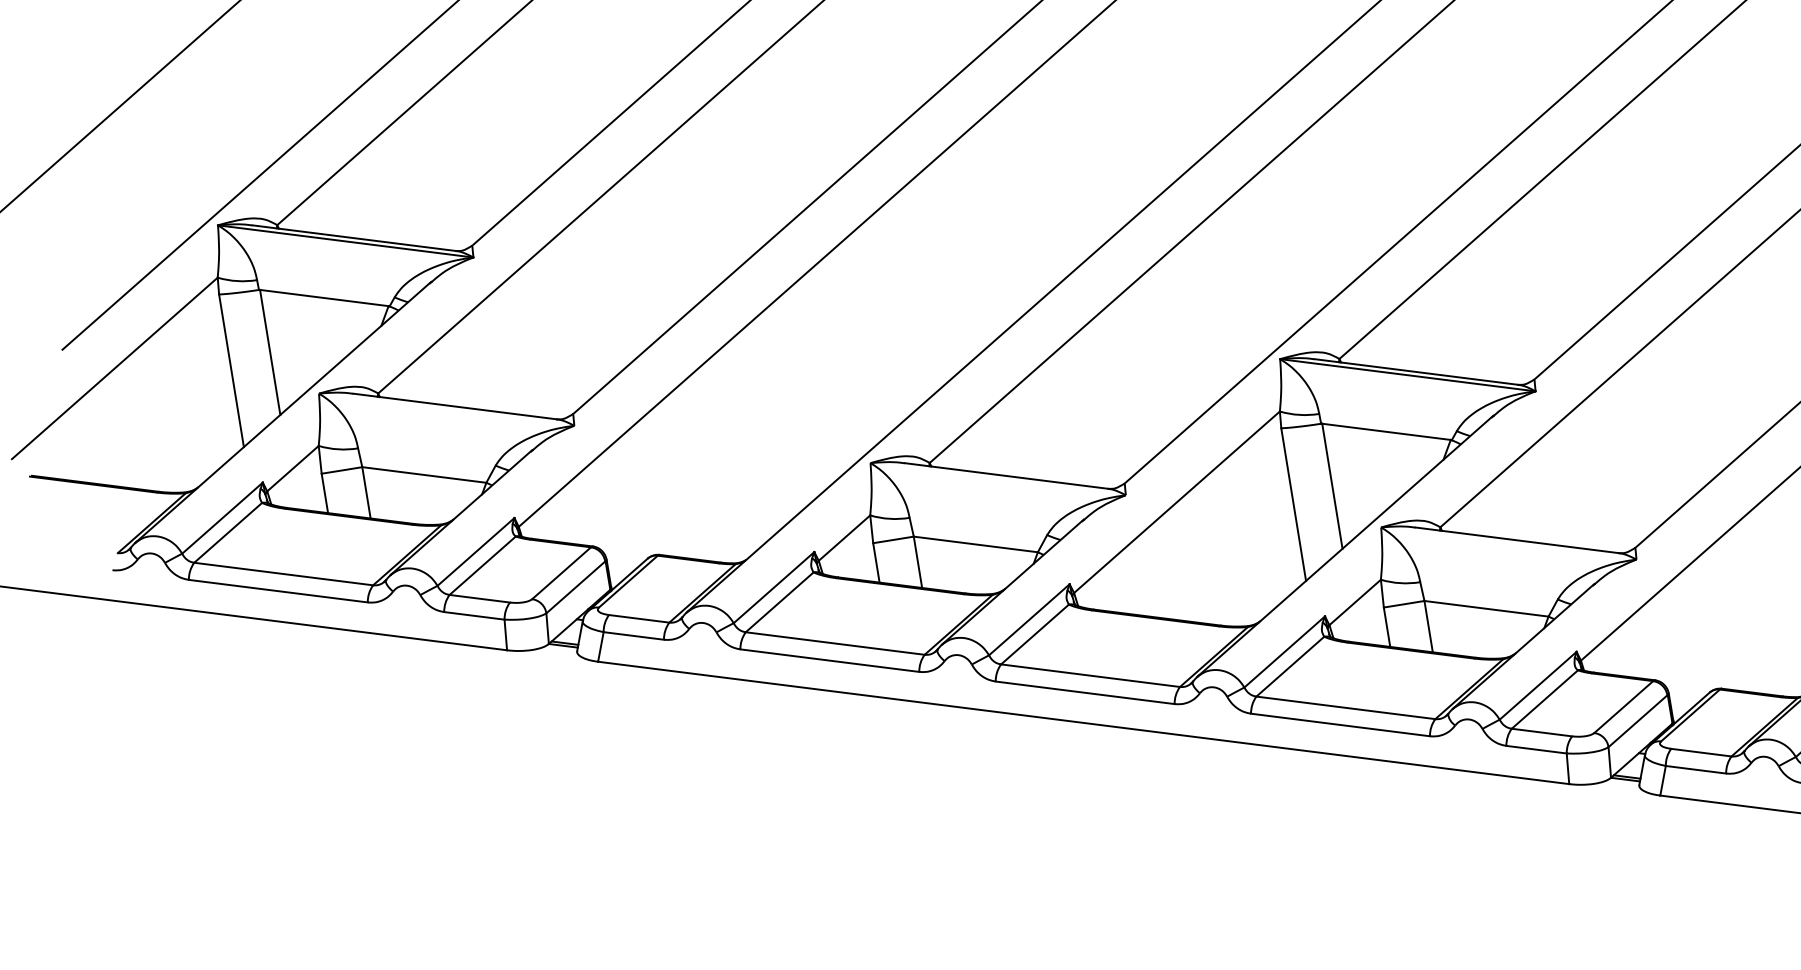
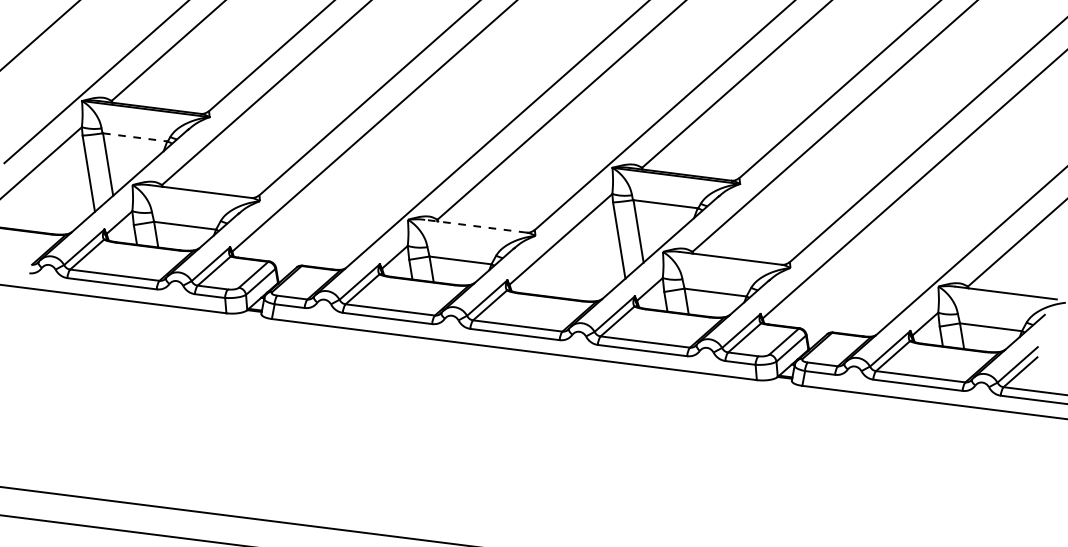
line: (325, 298) -> (135, 137), solid -> dashed
line: (1005, 476) -> (475, 226), solid -> dashed

